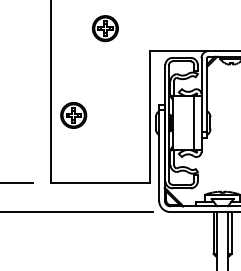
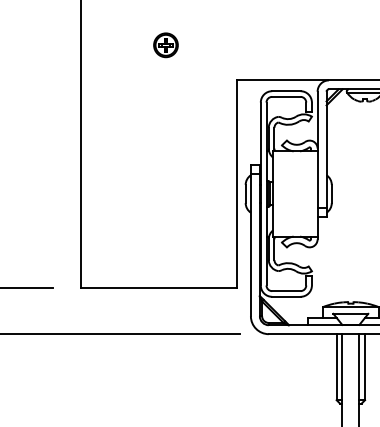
part: (104, 28) -> (164, 44), size x0.6
part: (73, 115) -> (115, 181), removed
line: (194, 123) -> (306, 194), removed

